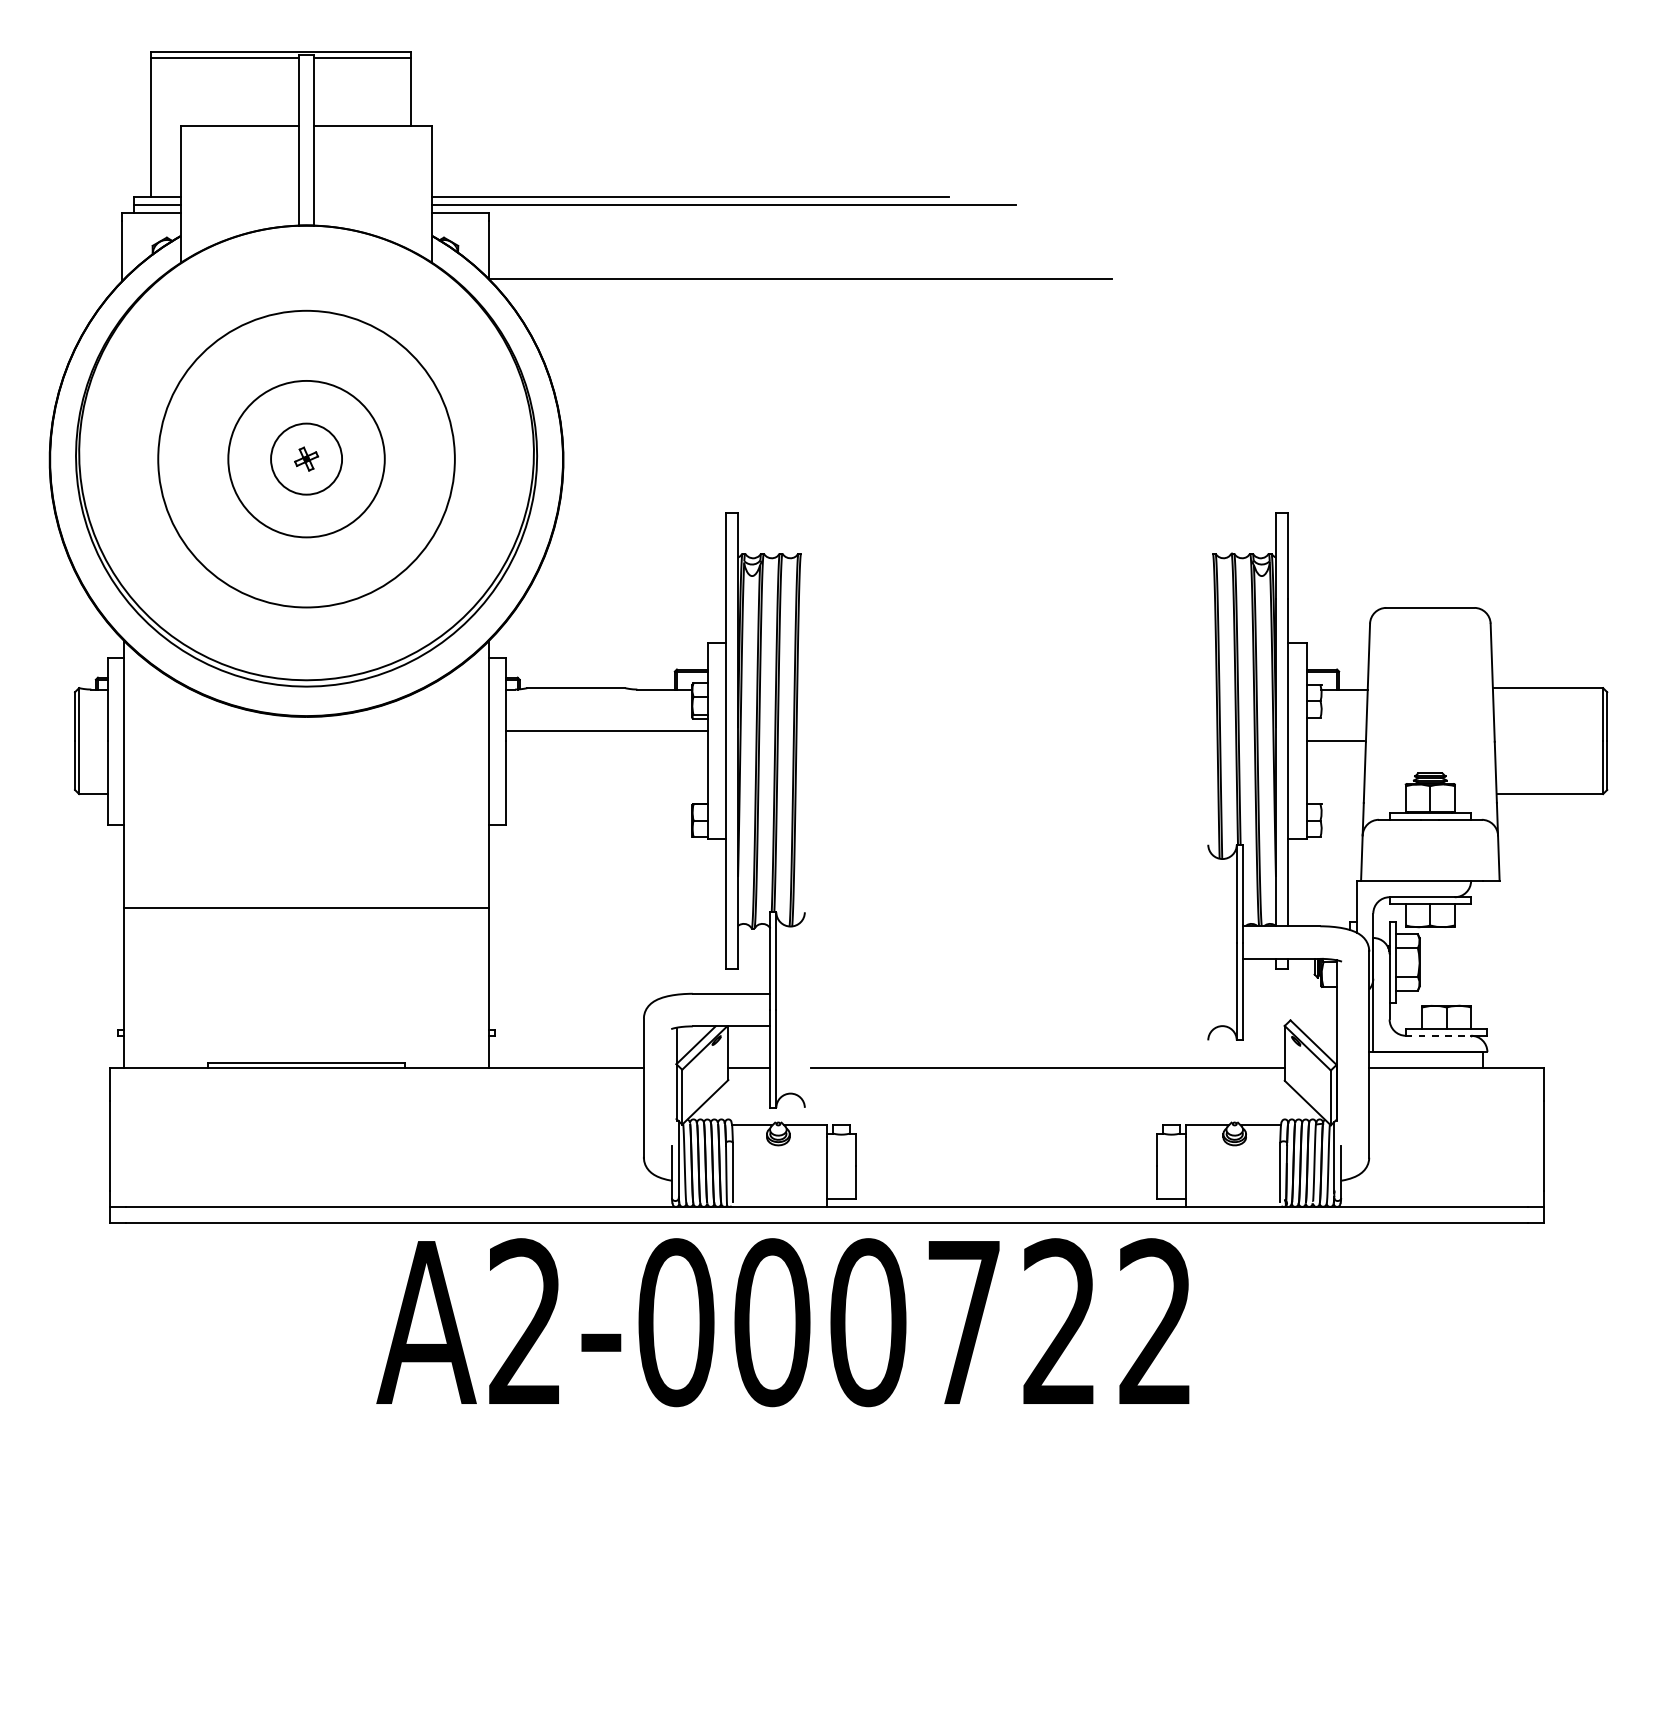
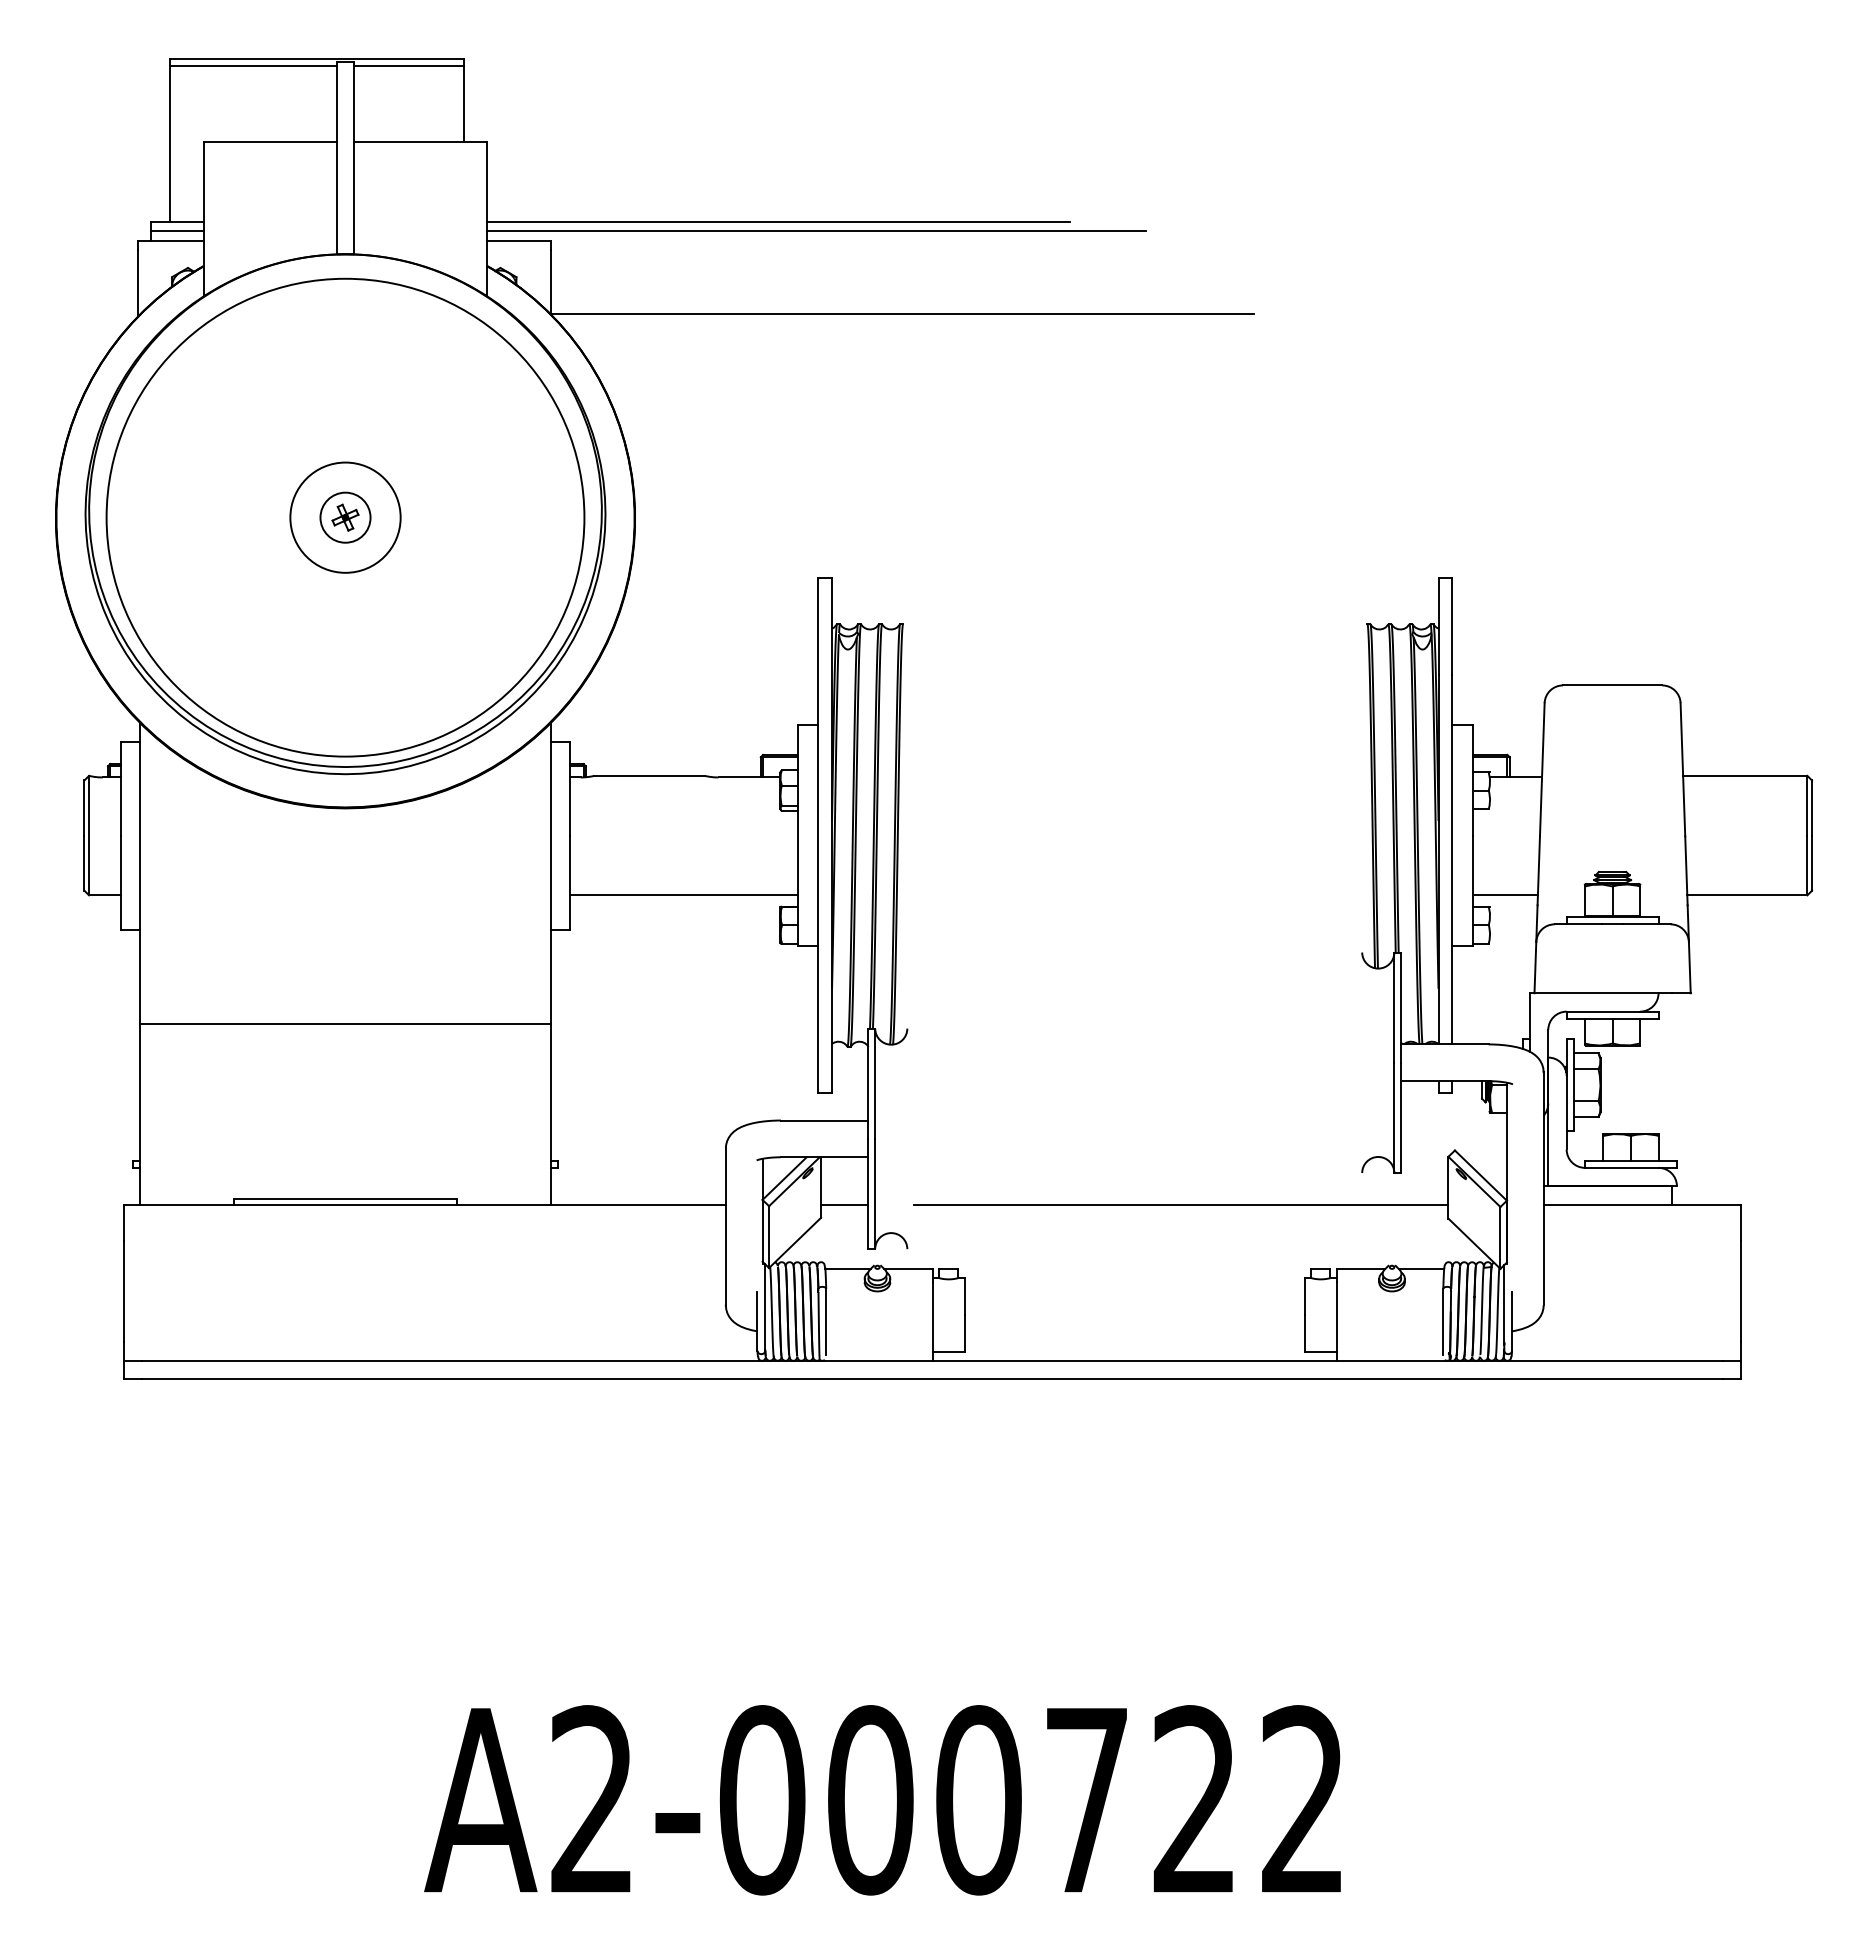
circle: (306, 458) -> (345, 517), size x0.62
circle: (306, 458) -> (345, 517), size x0.62
circle: (306, 458) -> (345, 517), size x1.43
line: (606, 731) -> (683, 895), moved
line: (1334, 741) -> (1504, 895), moved
line: (1438, 1035) -> (1621, 1167), dashed -> solid
text: (782, 1322) -> (882, 1800), moved

